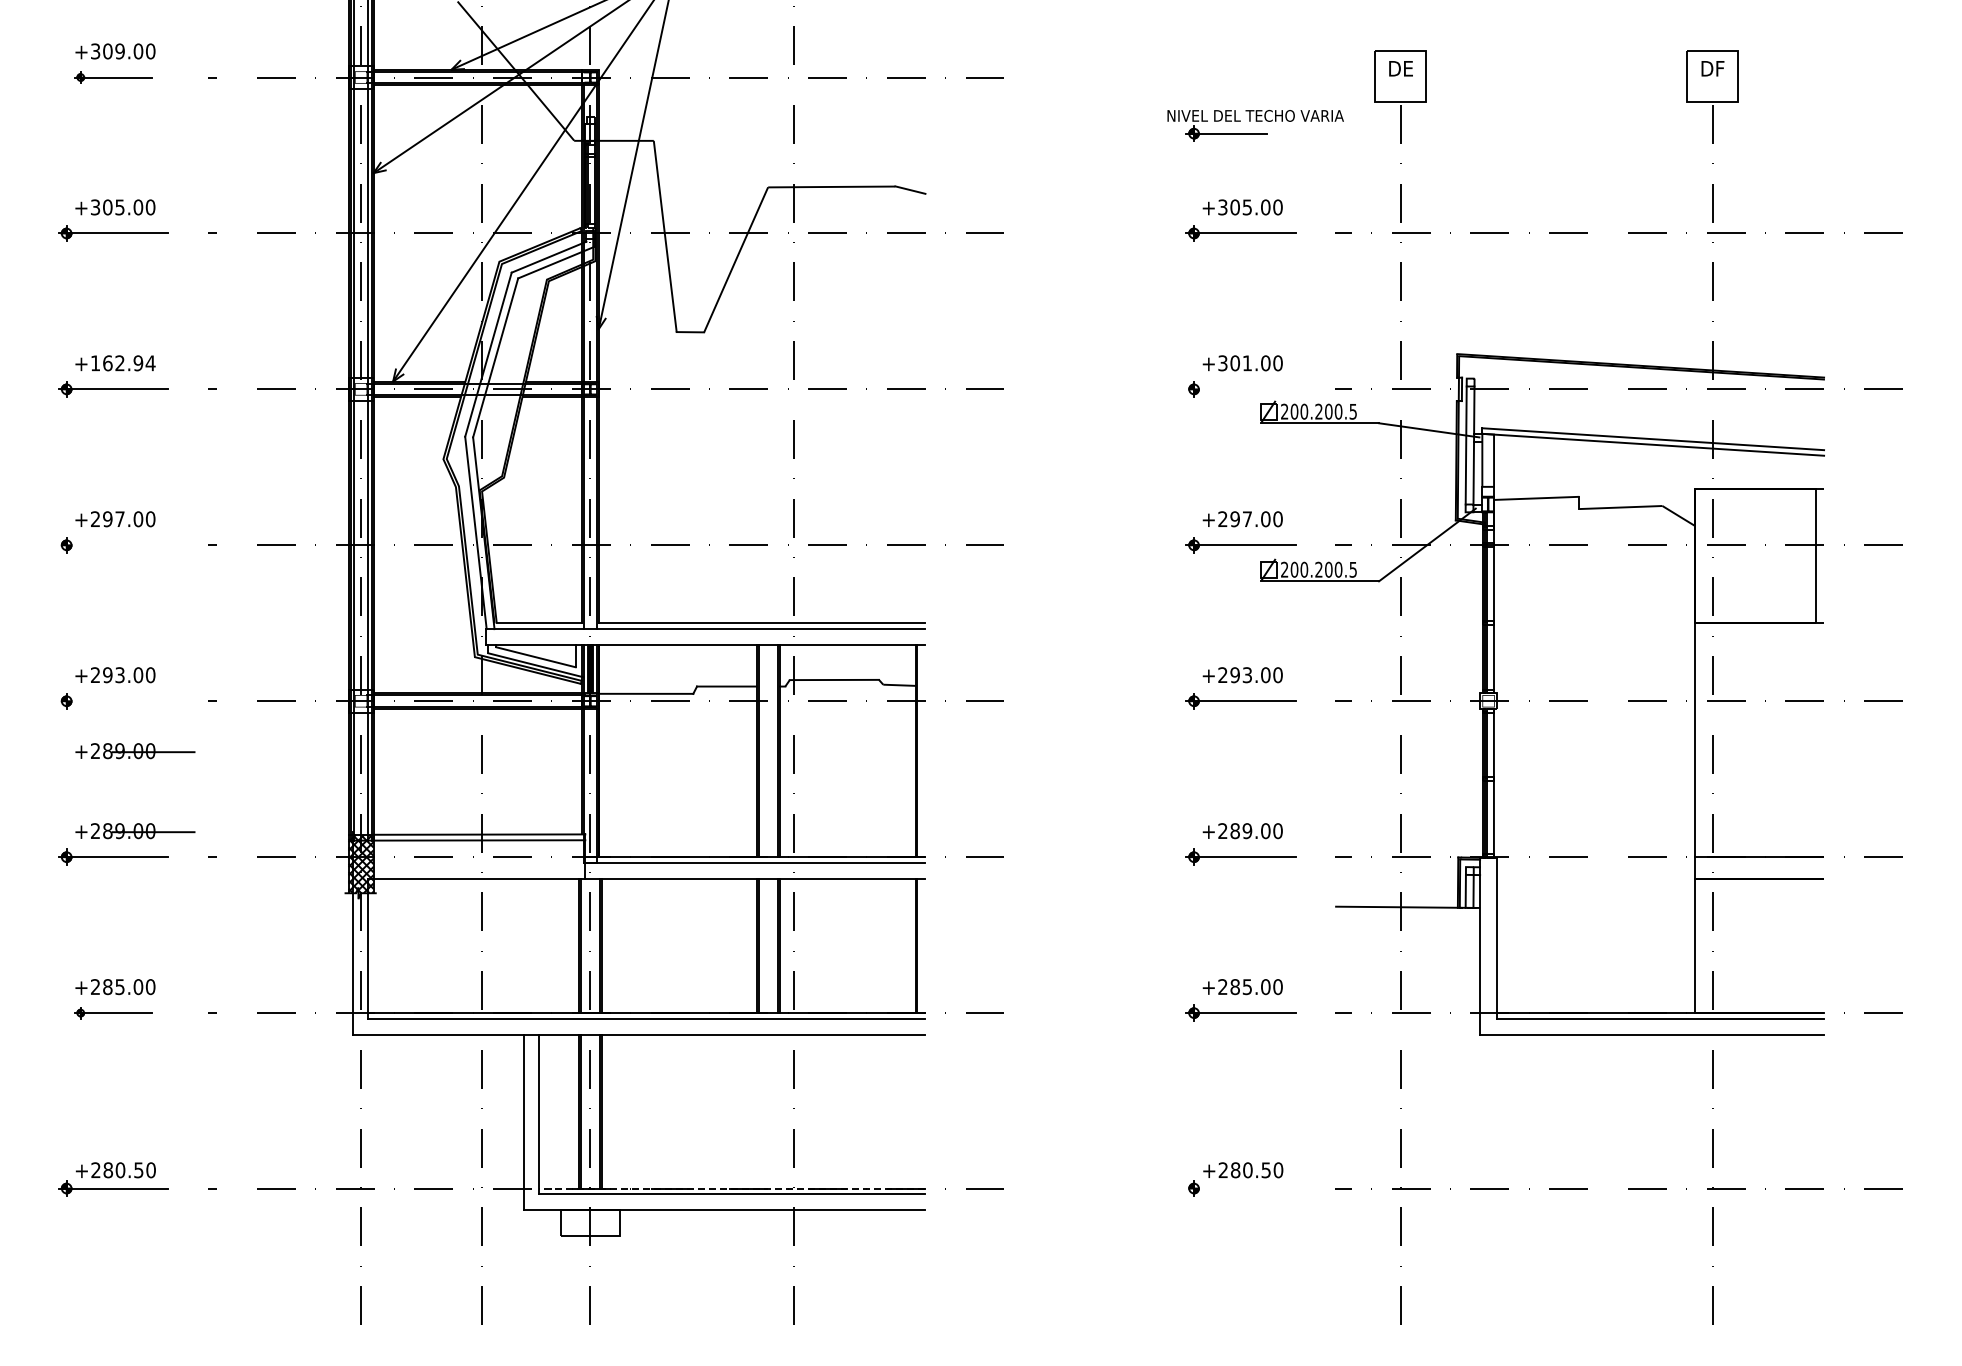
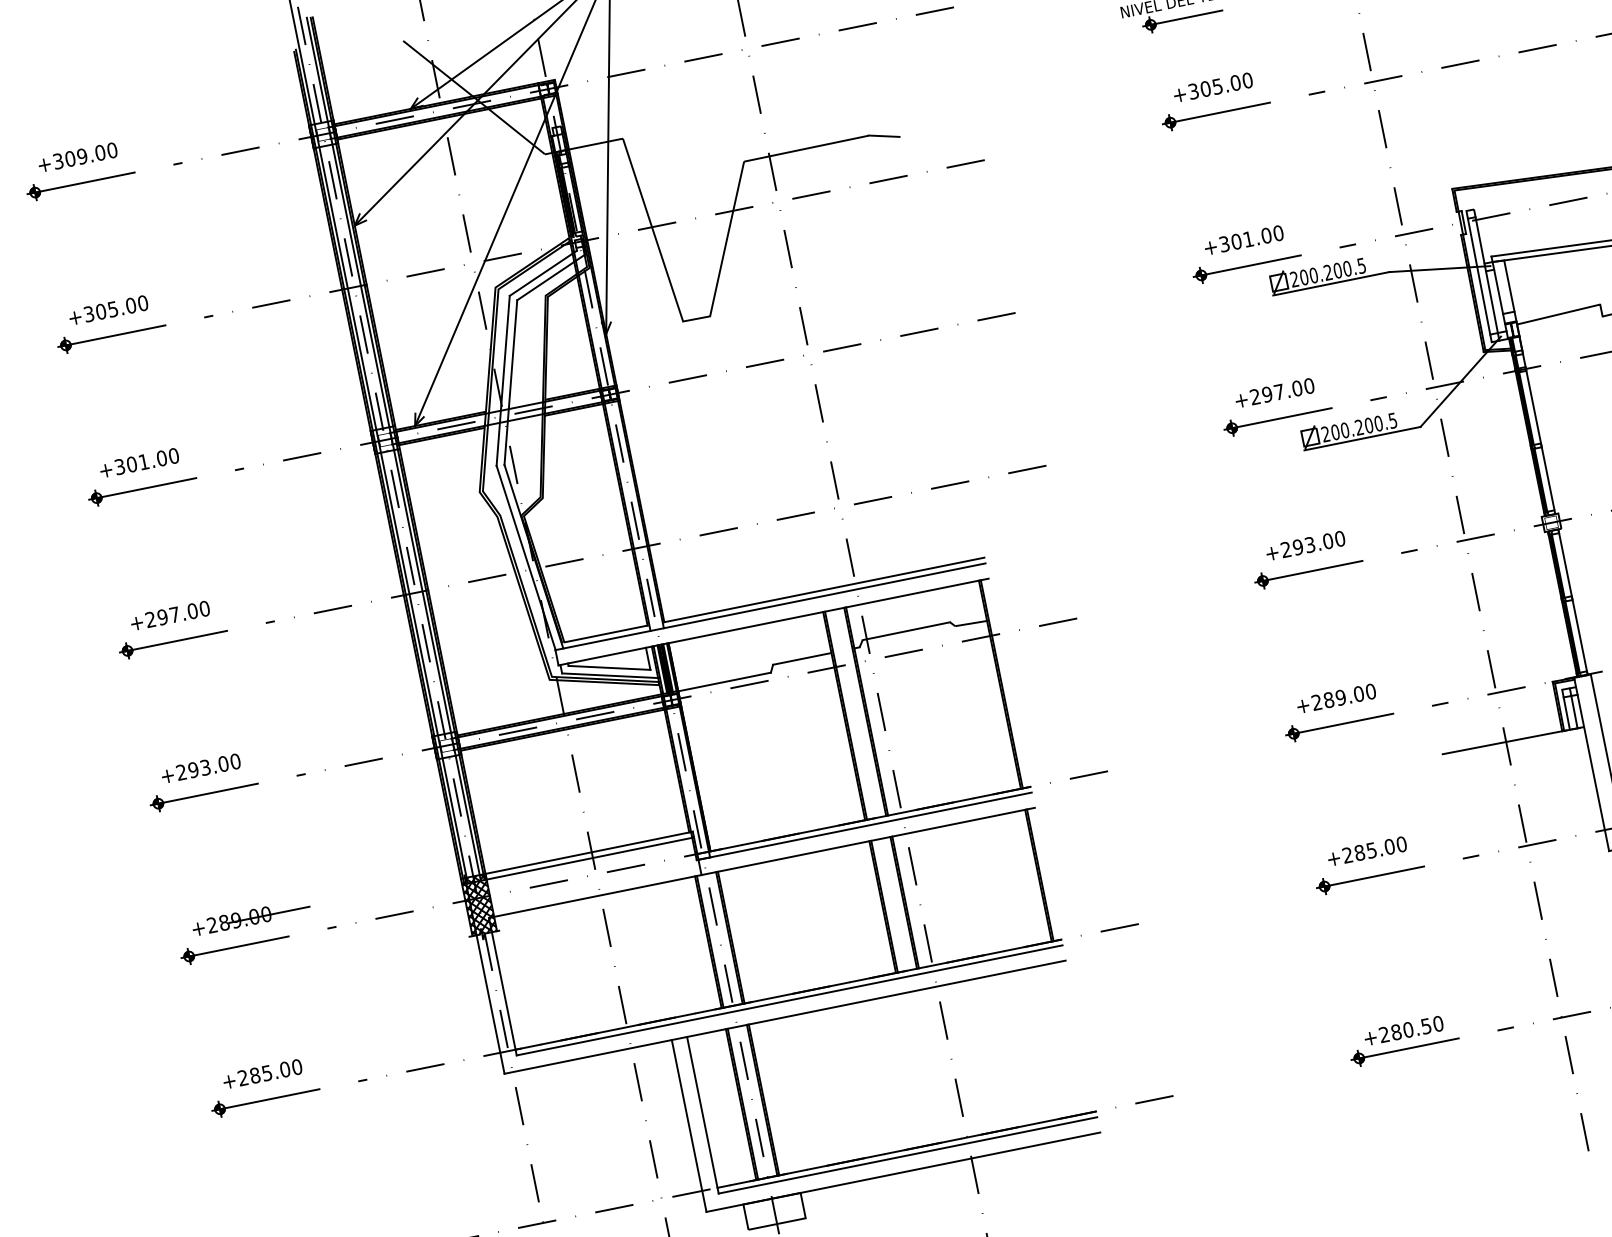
part: (113, 77) -> (81, 183), size x1.43
text: (123, 363) -> (147, 461), +162.94 -> +301.00
line: (1240, 389) -> (1246, 266), added
line: (113, 545) -> (173, 641), added
line: (113, 701) -> (204, 794), added
part: (135, 751) -> (235, 839), removed
part: (113, 1012) -> (265, 1099), size x1.43
line: (731, 1188) -> (906, 1149), dashed -> solid
line: (1240, 1188) -> (1404, 1049), added

